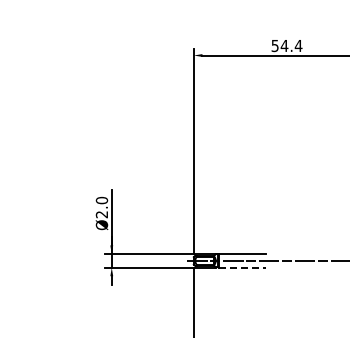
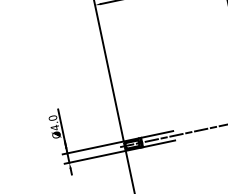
text: (101, 214) -> (54, 127), Ø2.0 -> Ø4.0
line: (242, 267) -> (159, 143), dashed -> solid

